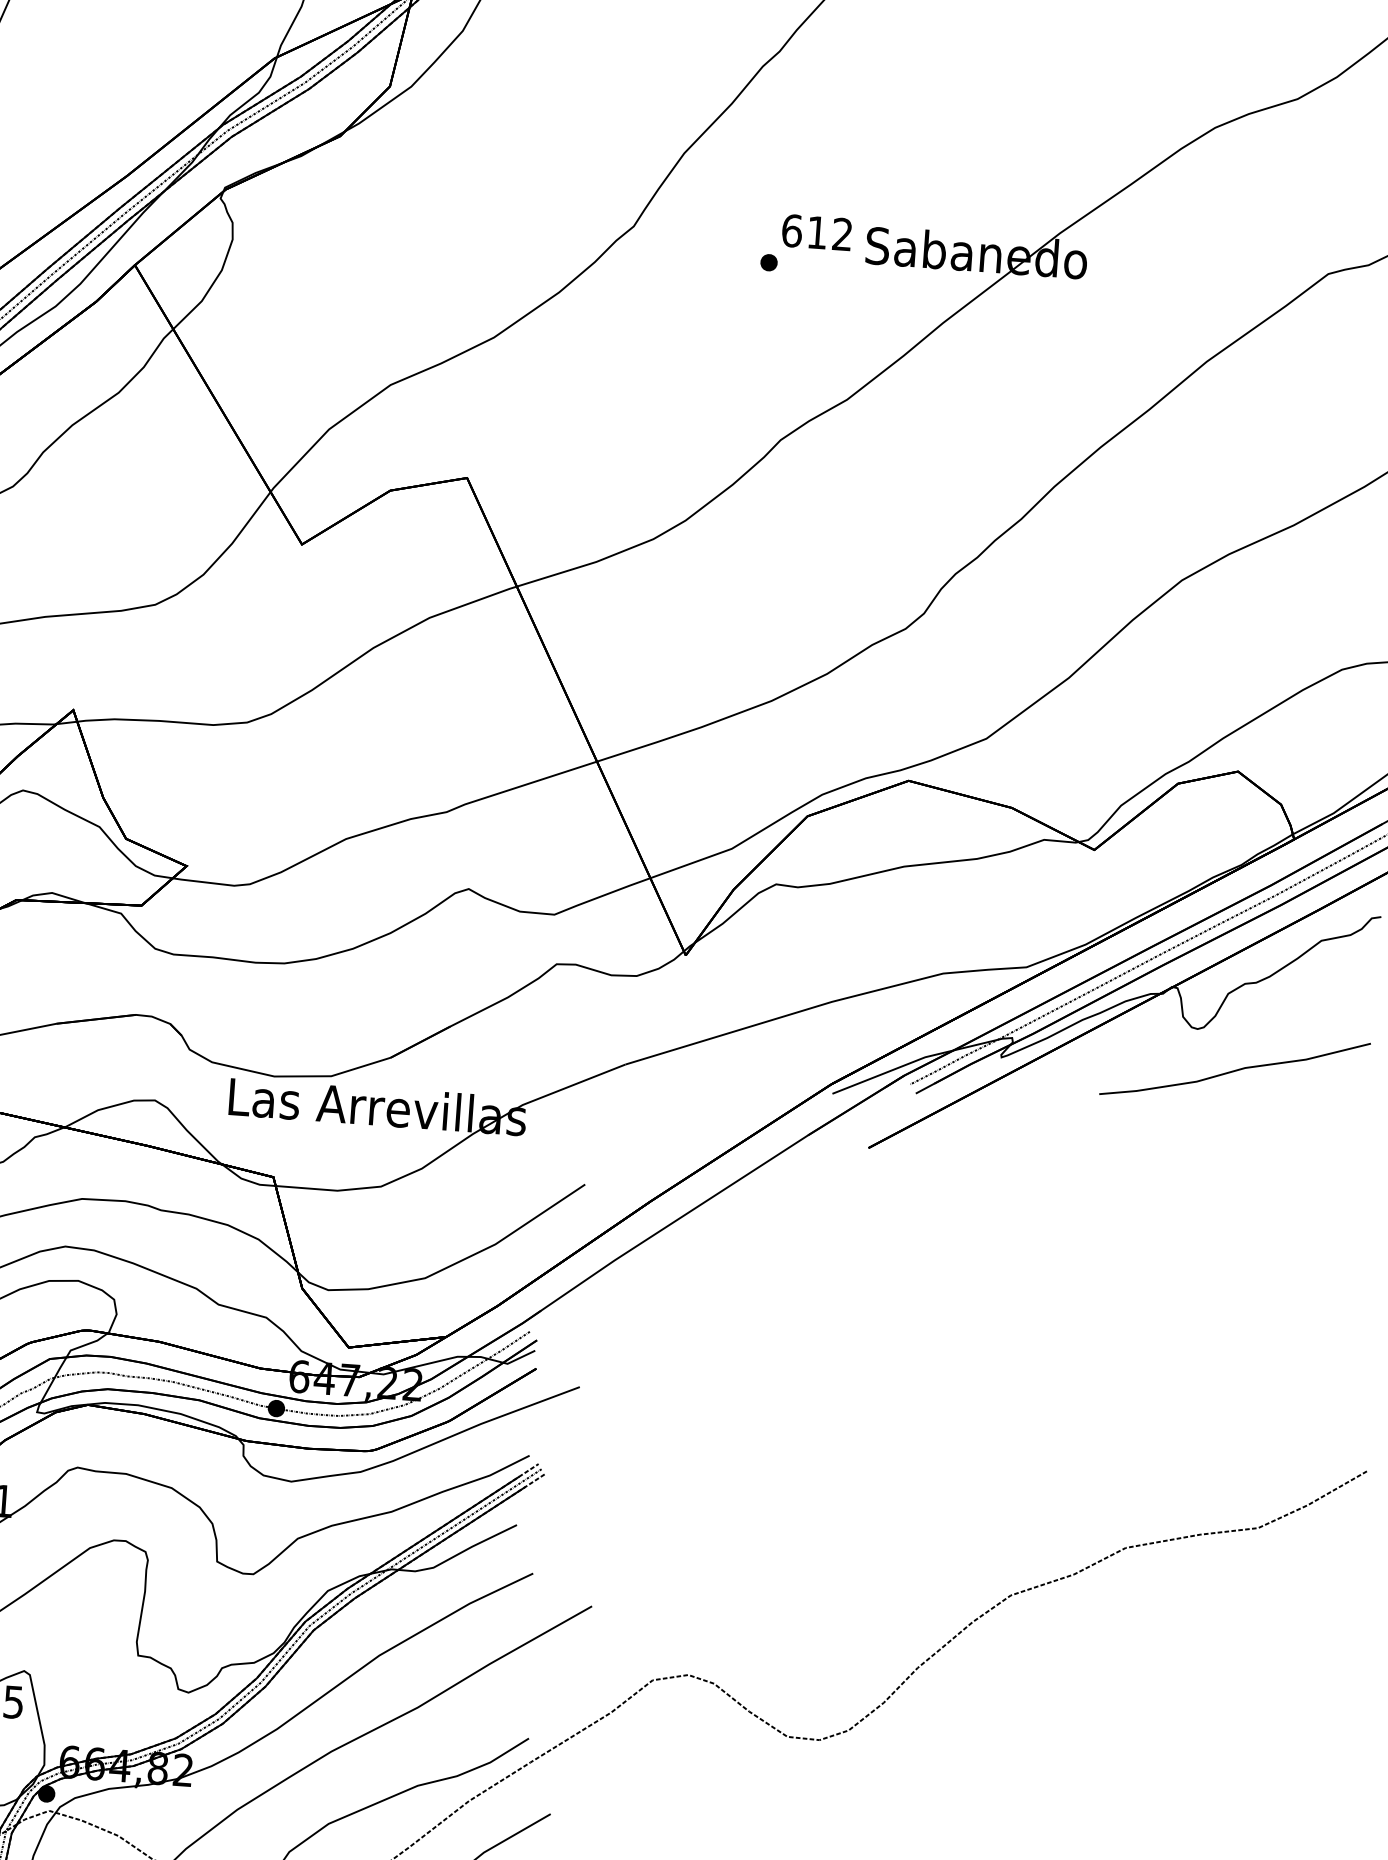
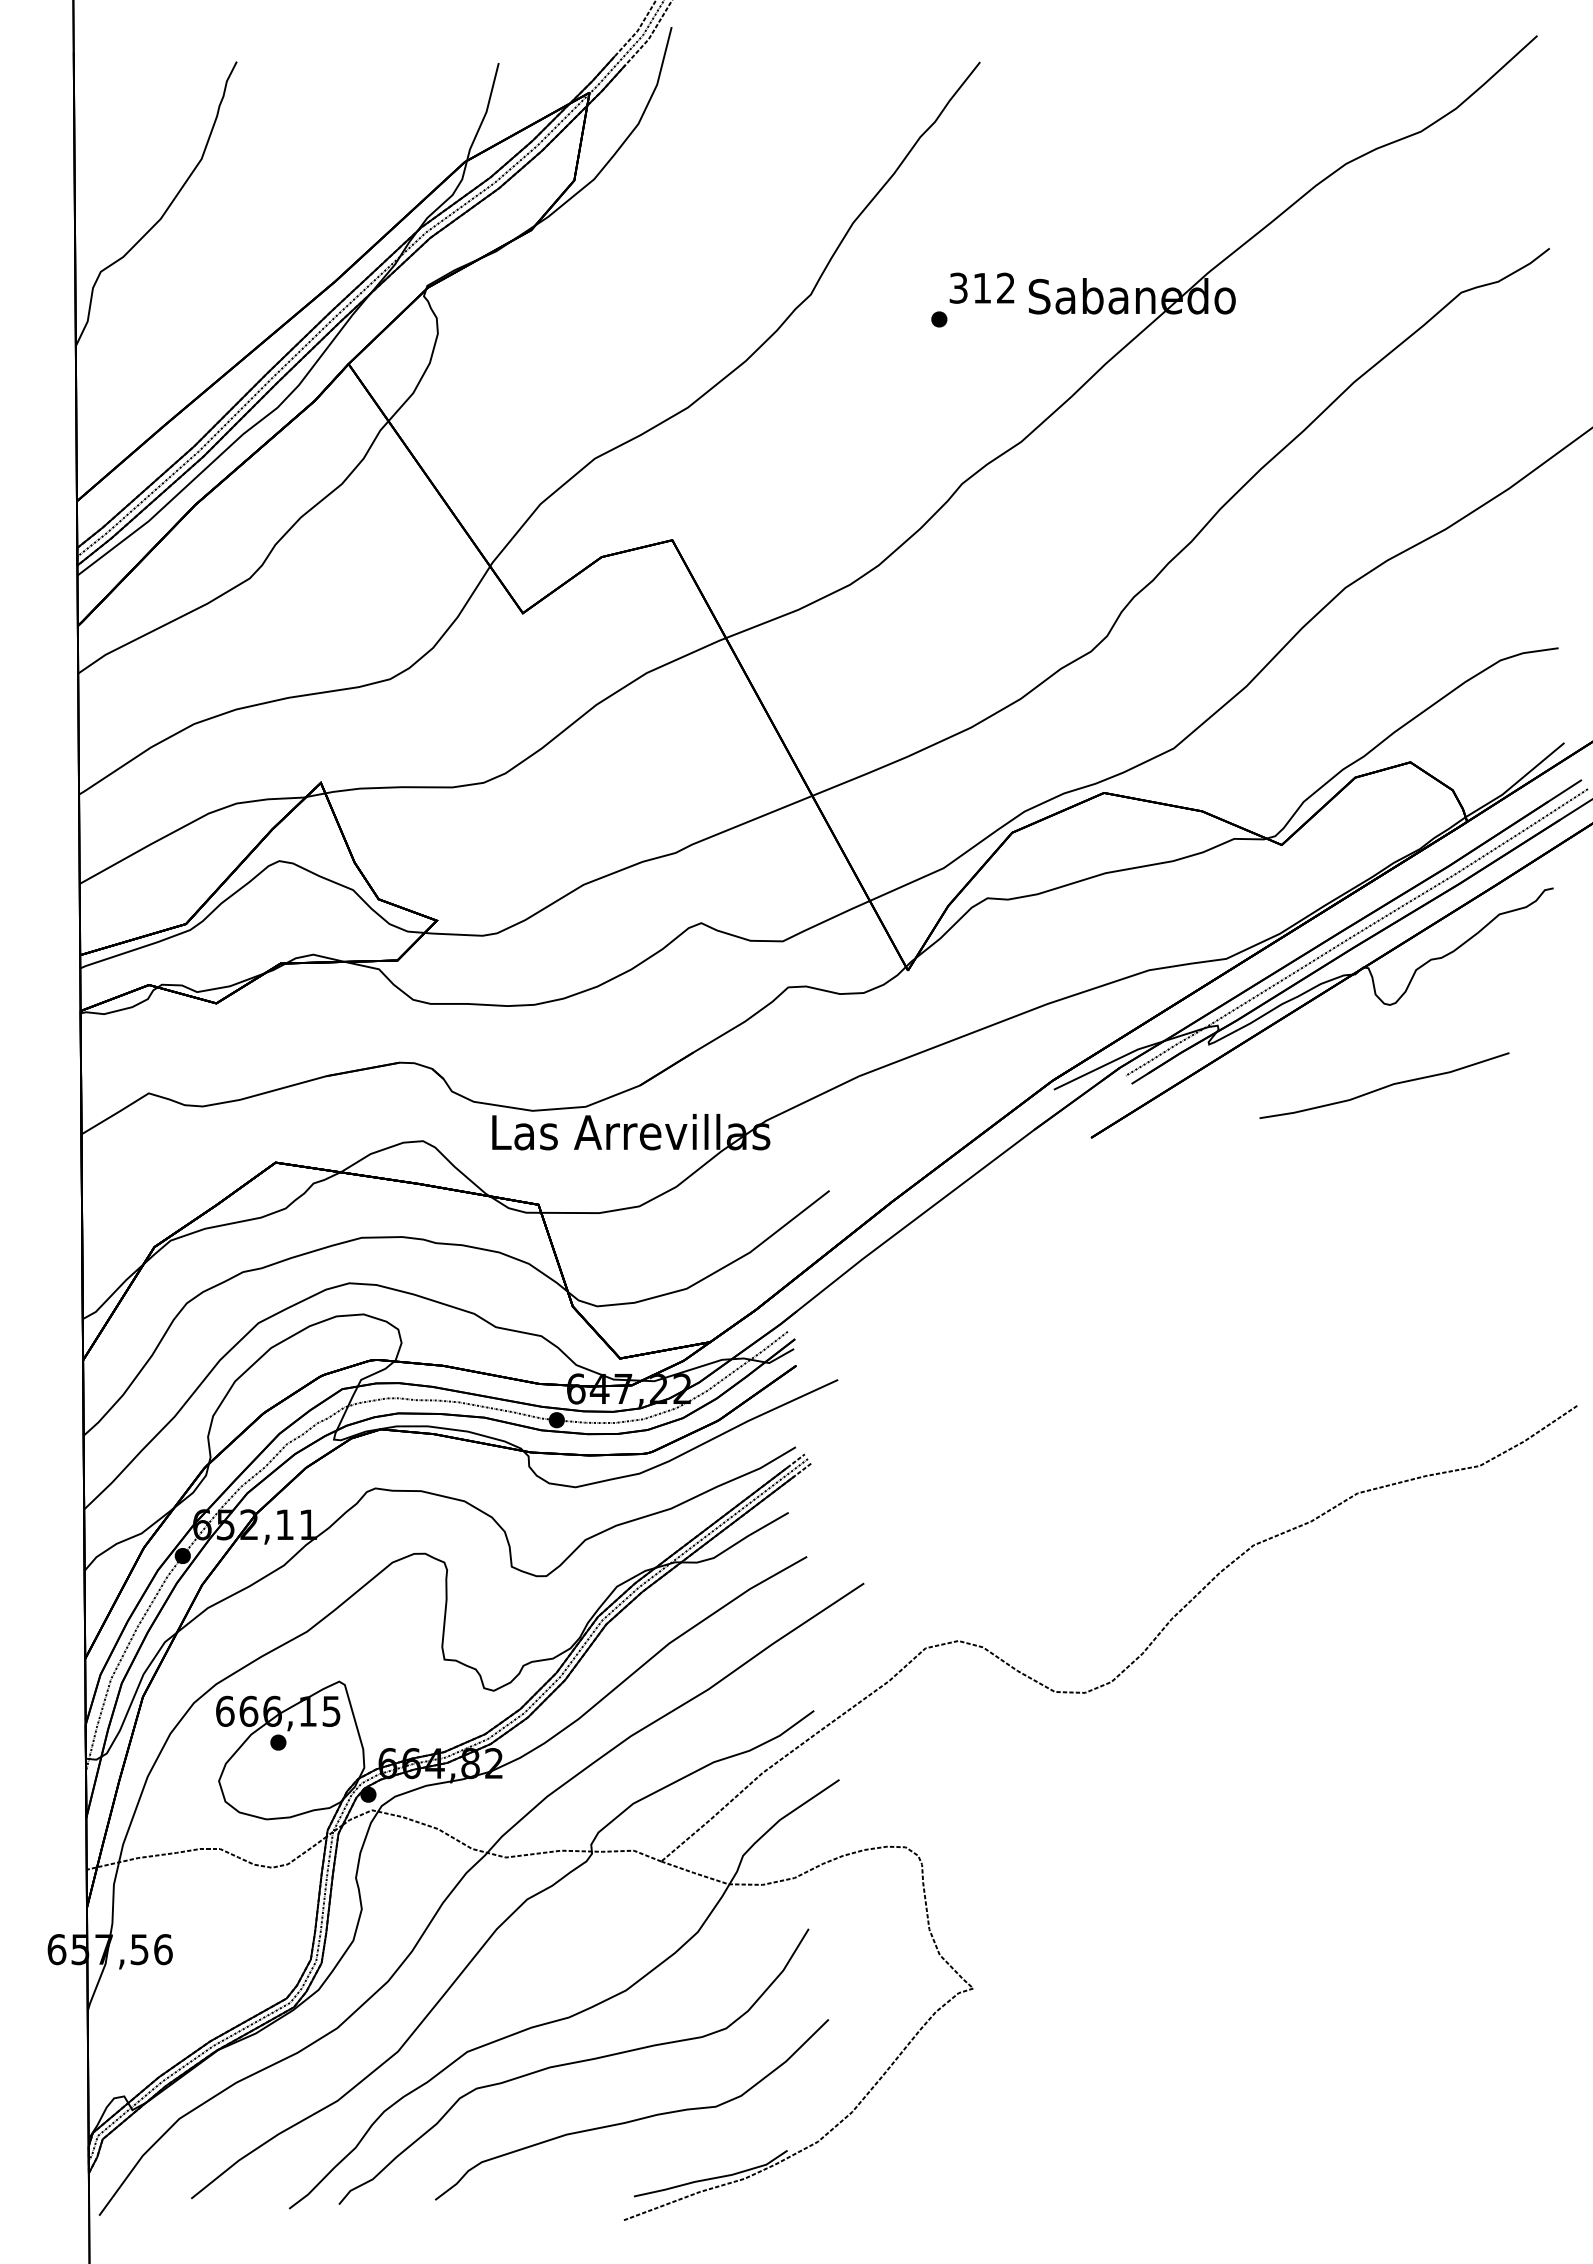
text: (791, 230) -> (958, 287), 612 -> 312
curve: (1235, 1069) -> (1384, 1086), moved

